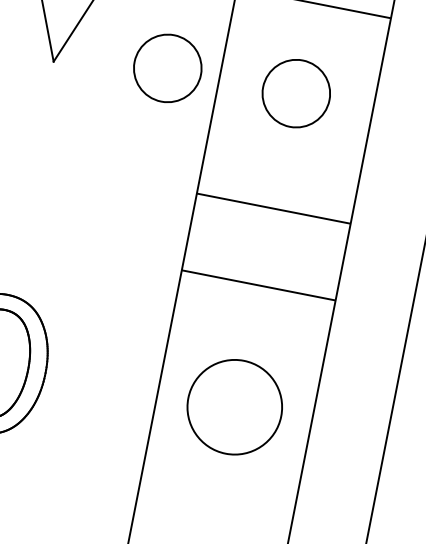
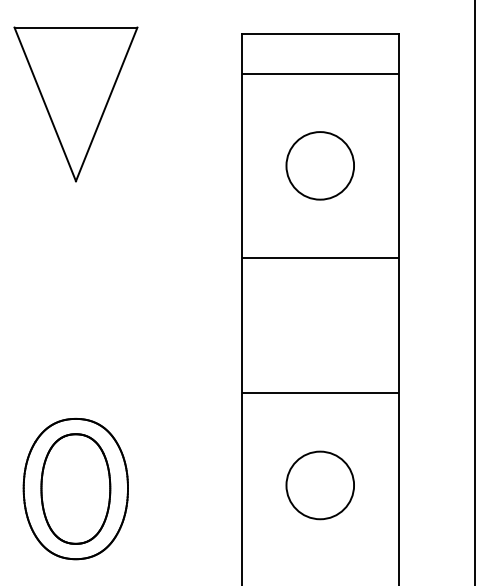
circle: (167, 67) -> (188, 165), removed
line: (273, 209) -> (320, 258), moved
line: (258, 285) -> (320, 393), moved
circle: (235, 407) -> (320, 485), size x0.71

